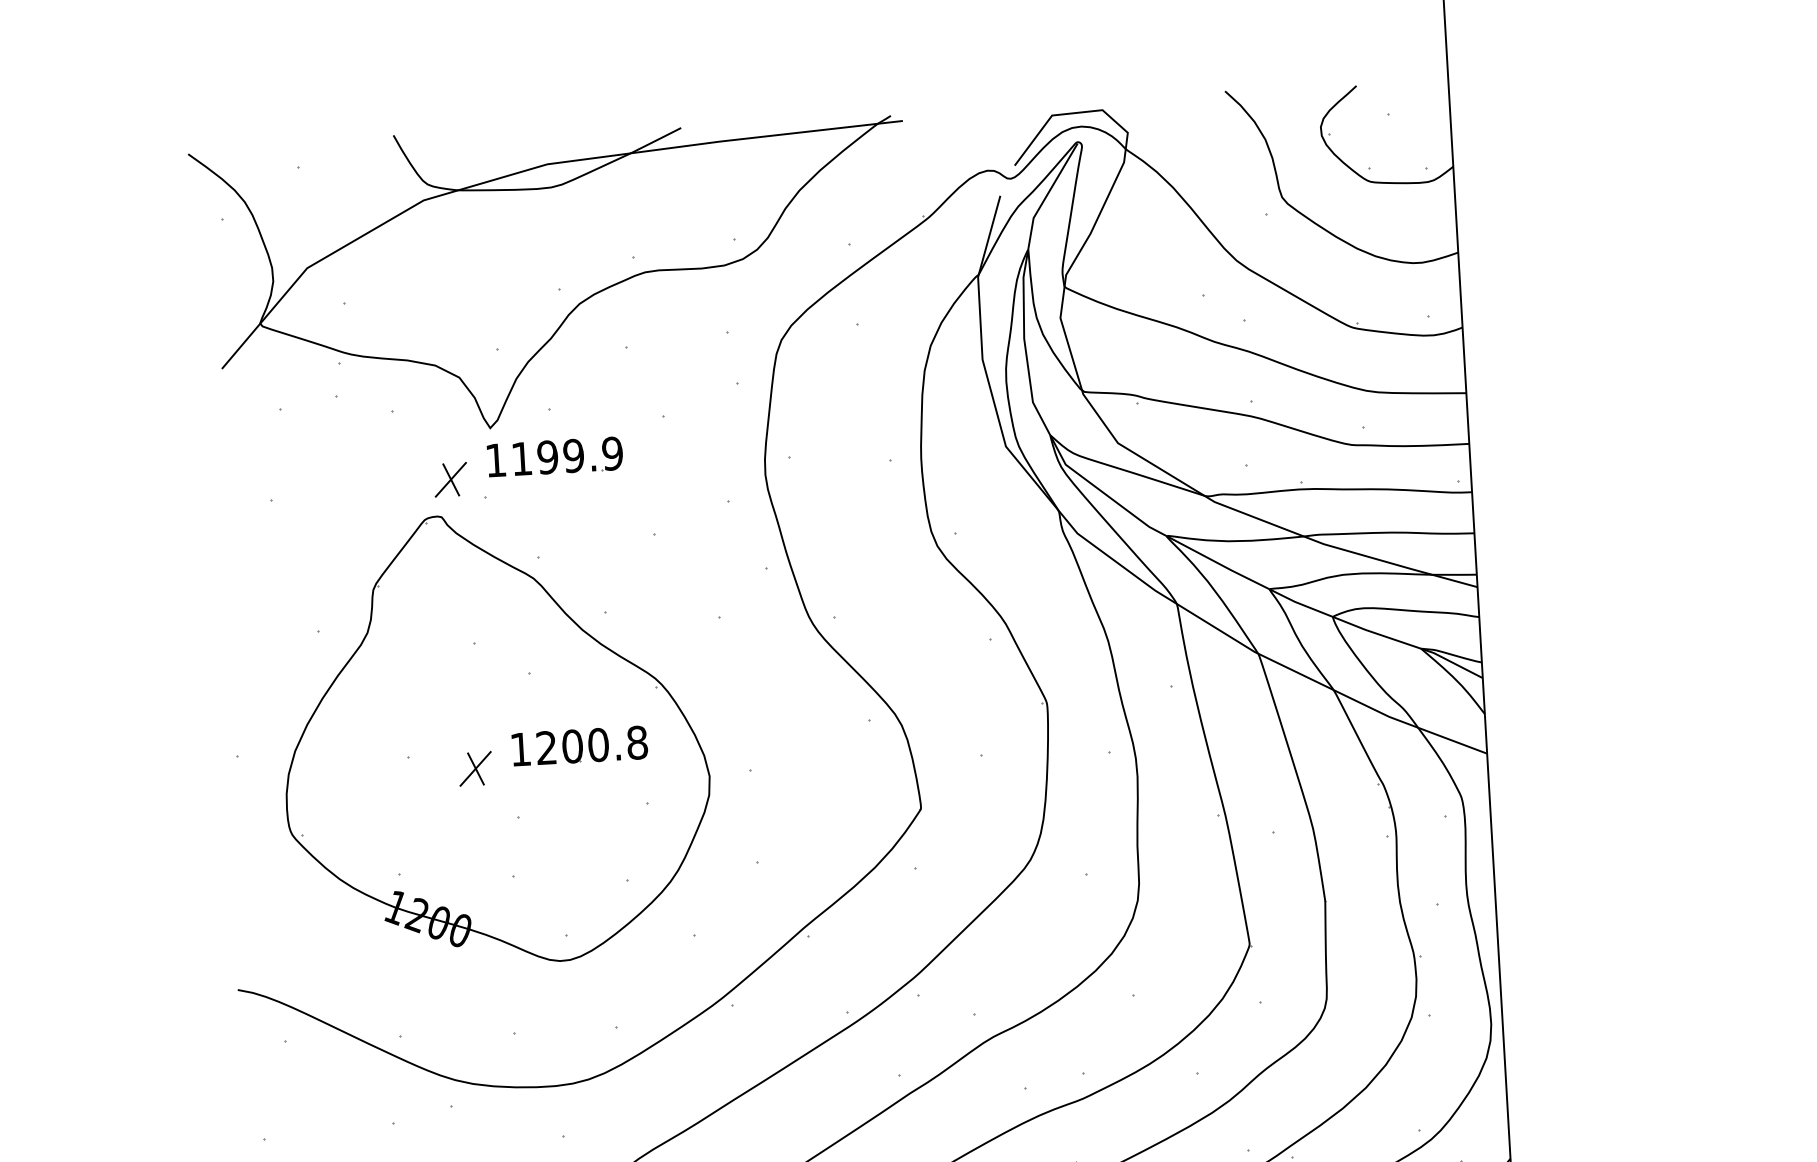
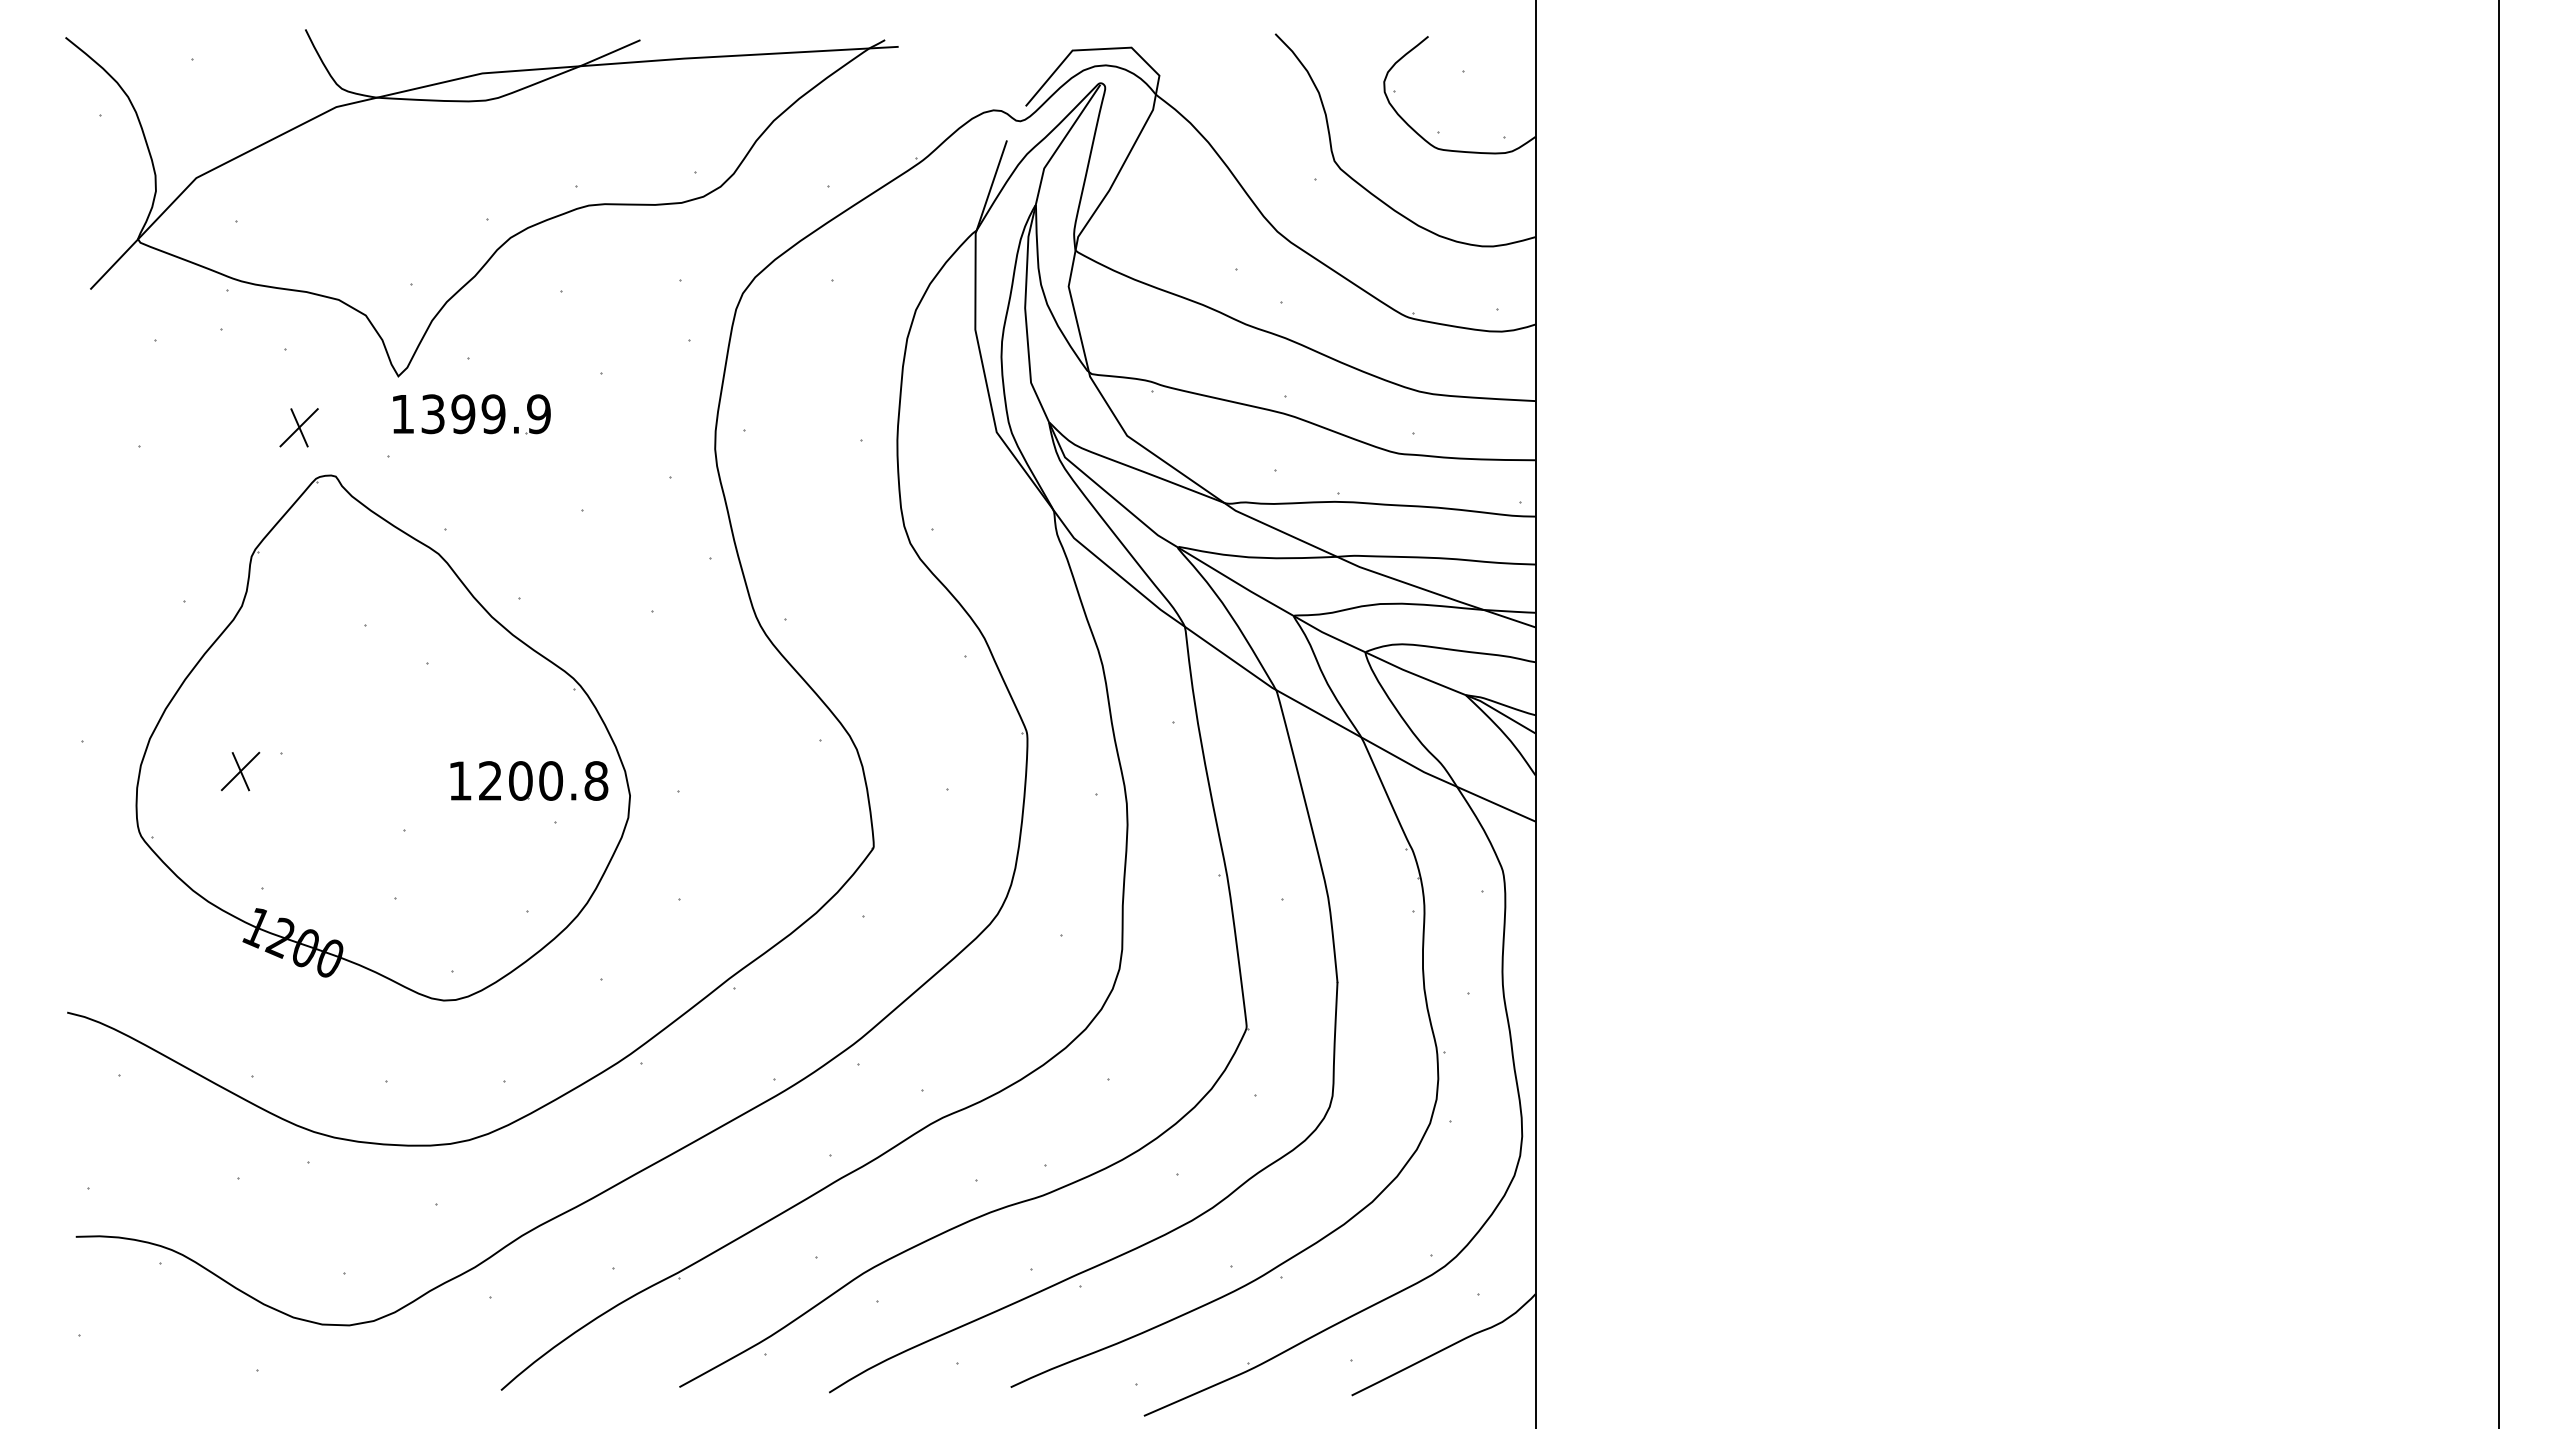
text: (521, 459) -> (432, 414), 1199.9 -> 1399.9
part: (450, 479) -> (298, 427), moved
part: (580, 745) -> (529, 780), moved
part: (475, 768) -> (240, 771), moved

